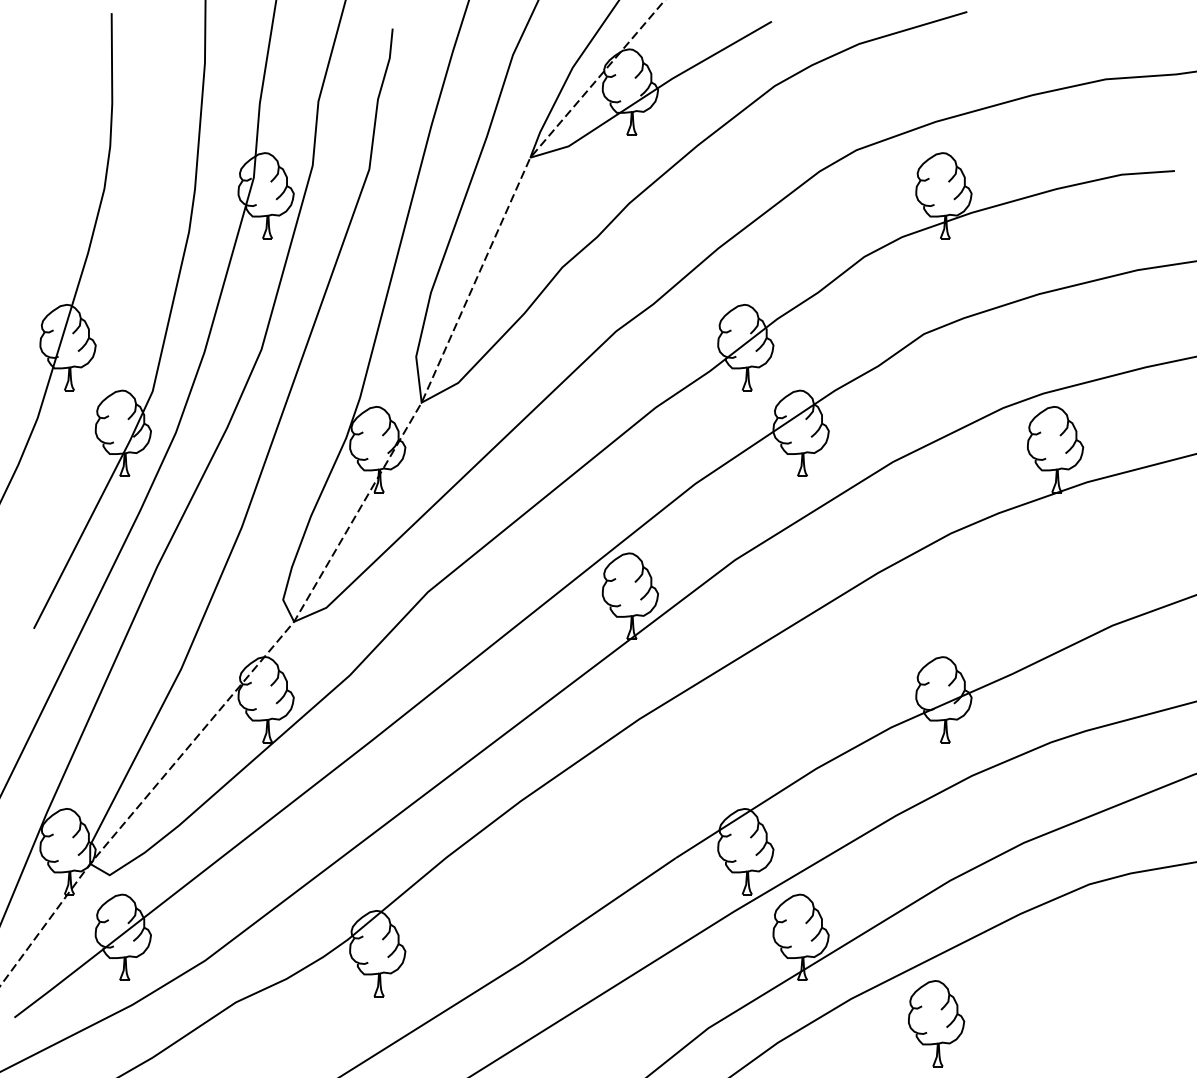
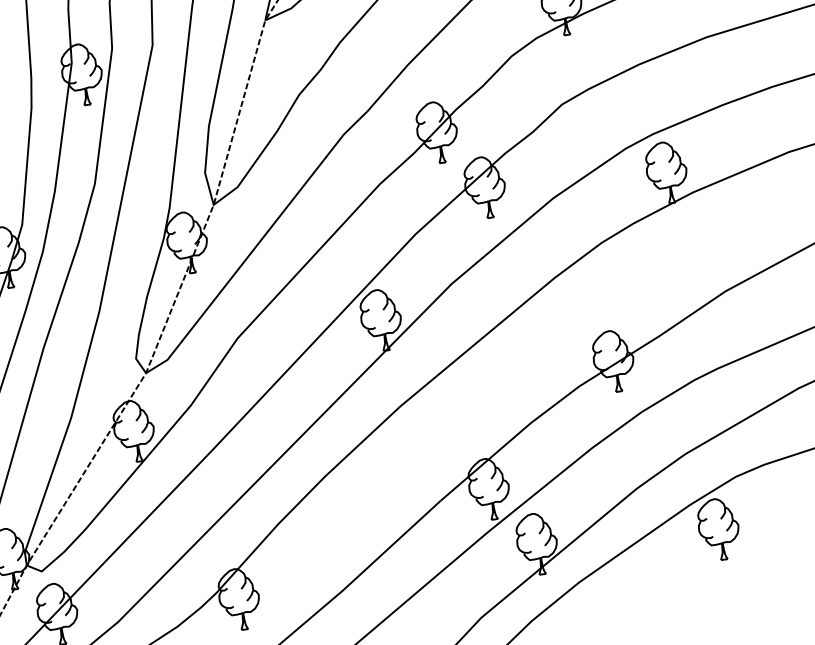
part: (936, 1023) -> (719, 529), moved

